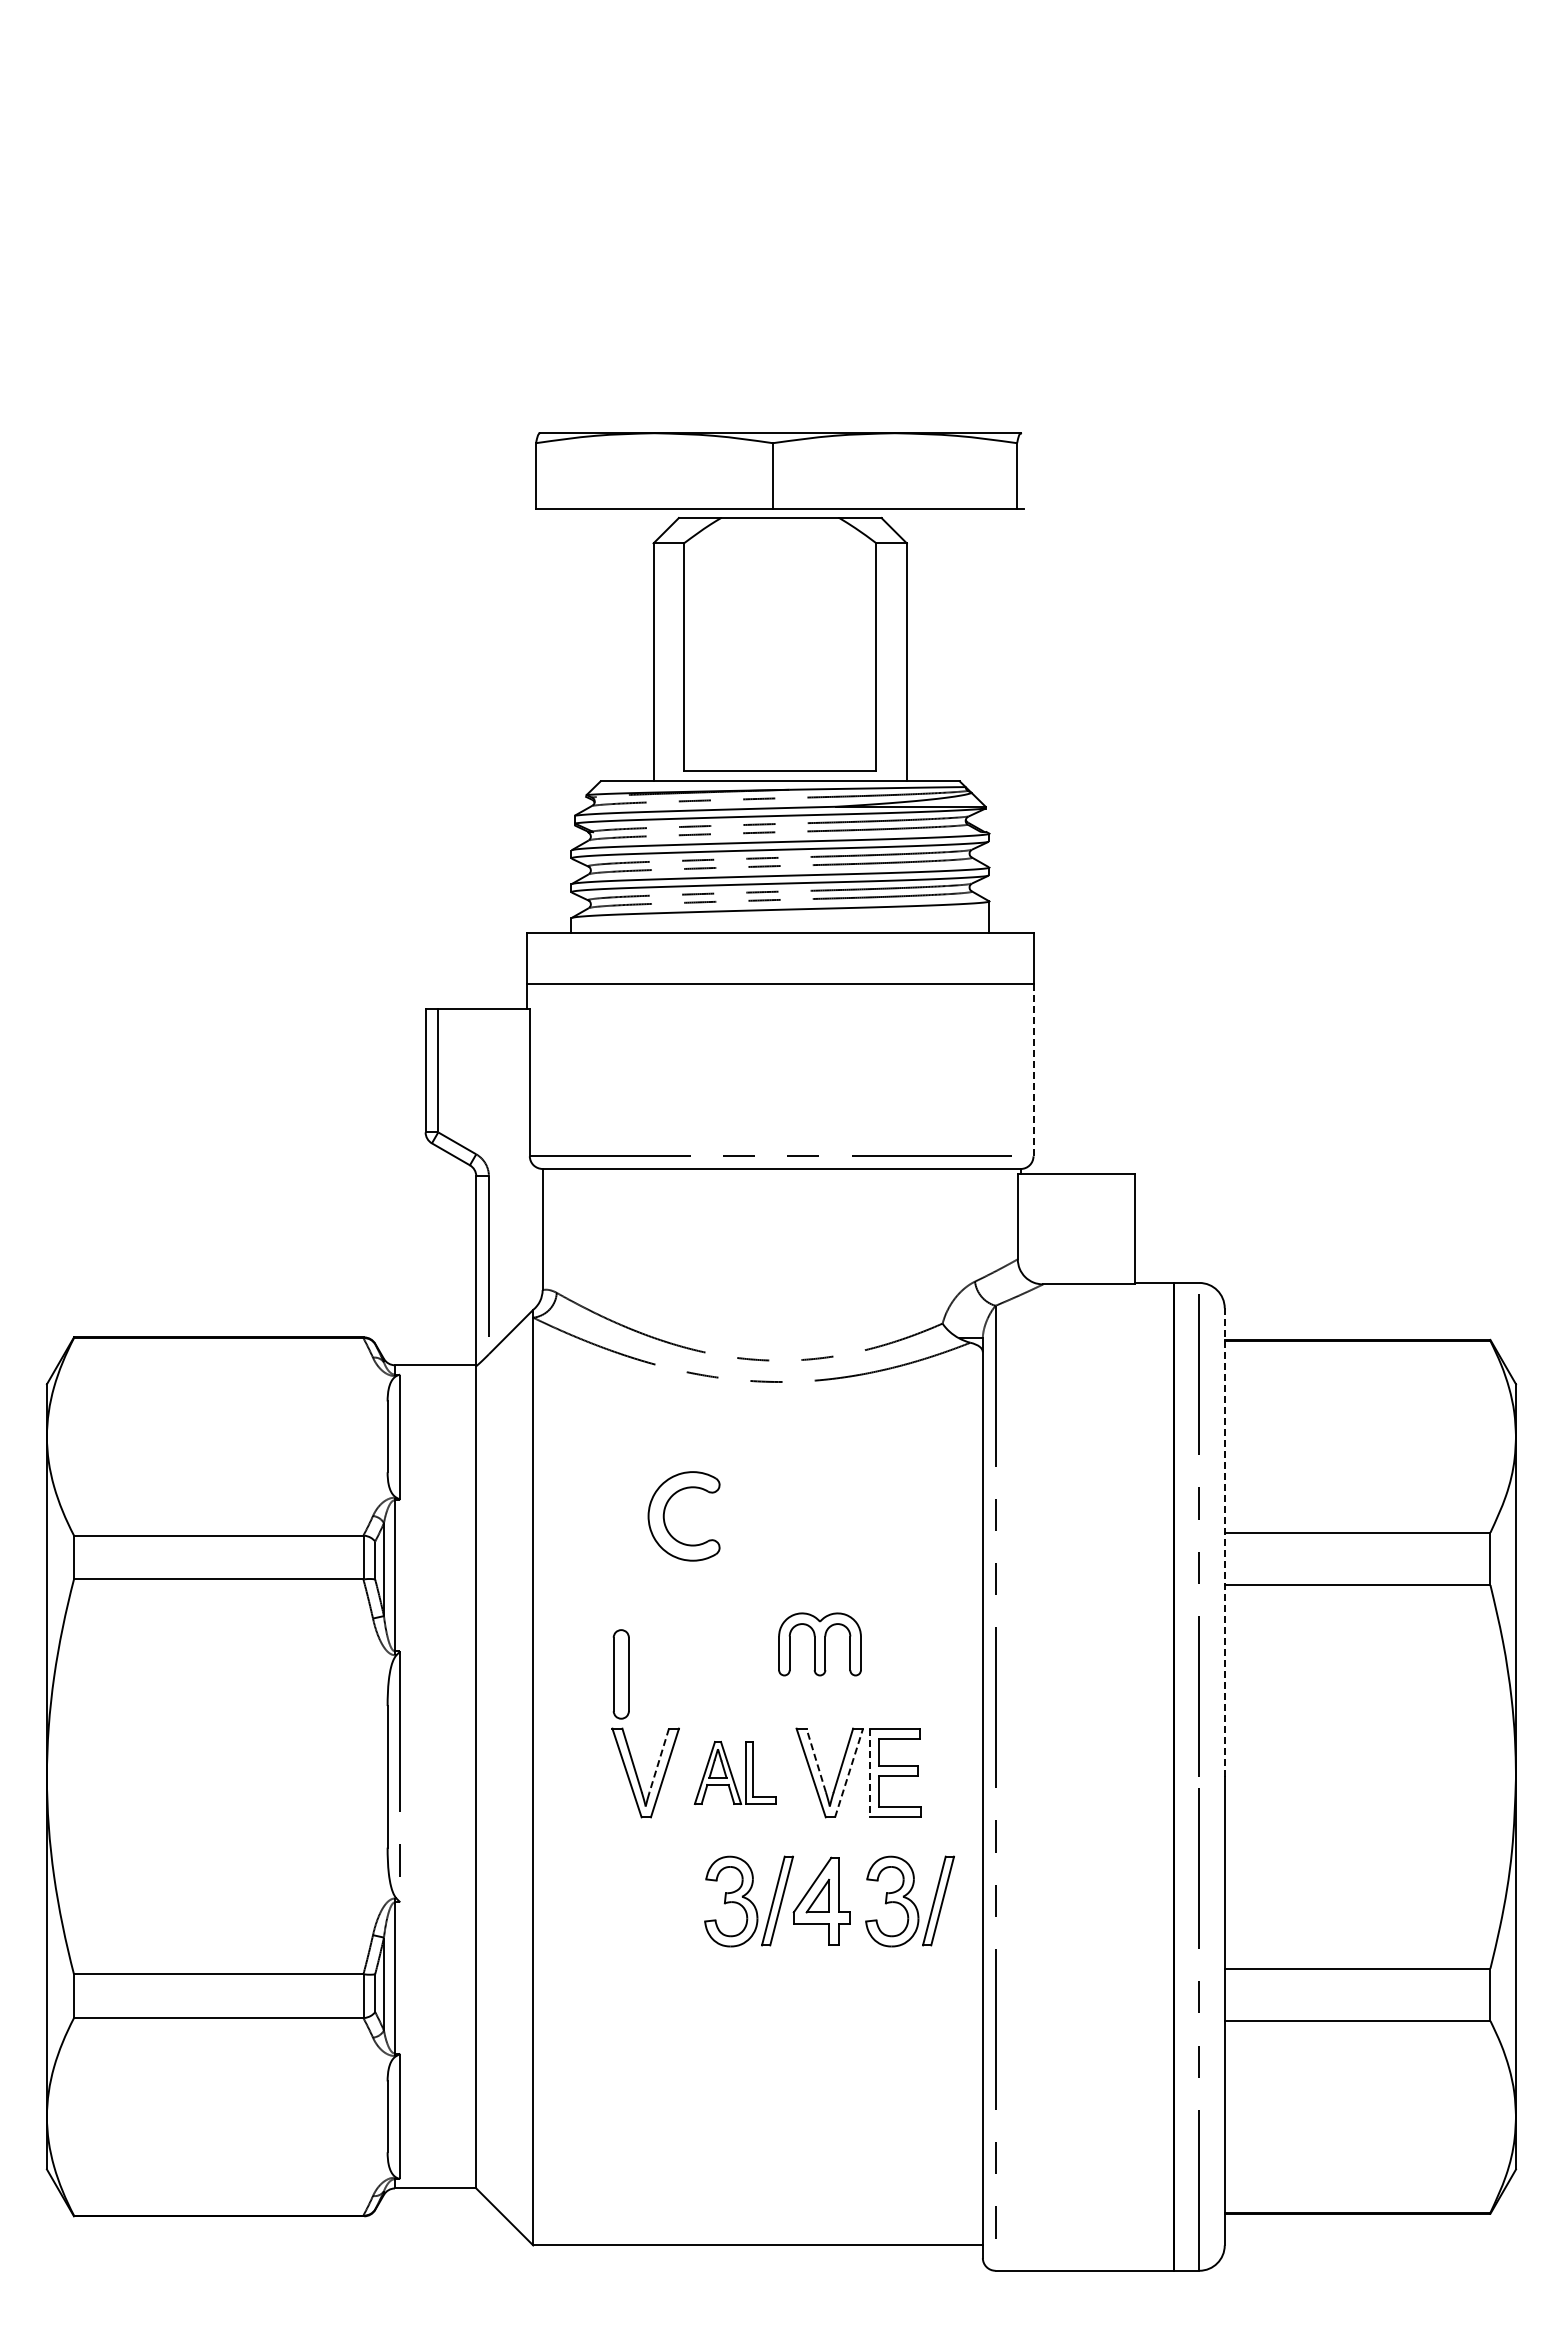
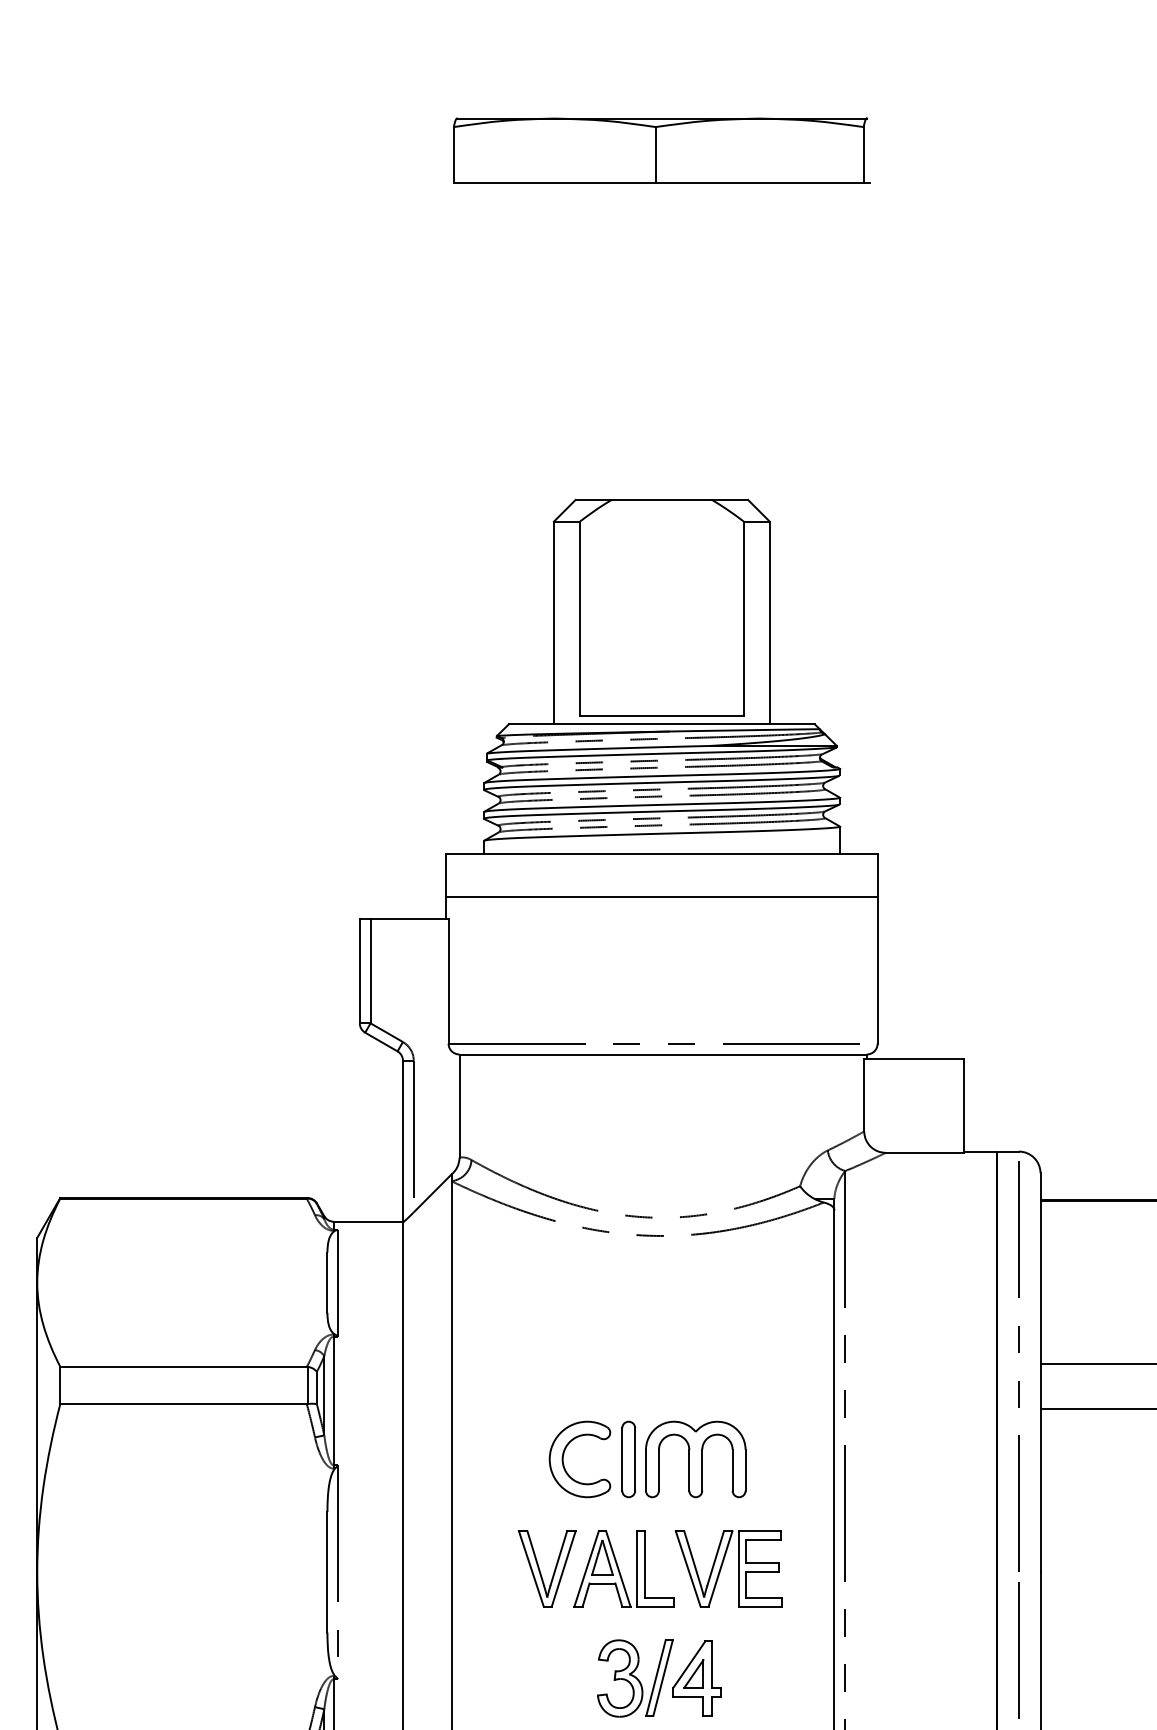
part: (779, 470) -> (661, 150), moved
line: (1033, 1069) -> (877, 969), dashed -> solid
part: (665, 1511) -> (564, 1455), moved
line: (1224, 1543) -> (1040, 1373), dashed -> solid
part: (819, 1644) -> (695, 1459), size x1.43
part: (620, 1674) -> (628, 1459), moved
line: (816, 1759) -> (692, 1557), dashed -> solid
line: (659, 1760) -> (559, 1558), dashed -> solid
part: (735, 1772) -> (623, 1568), size x1.43
line: (849, 1772) -> (720, 1568), dashed -> solid
line: (870, 1773) -> (738, 1569), dashed -> solid
part: (909, 1901) -> (771, 1678), removed

